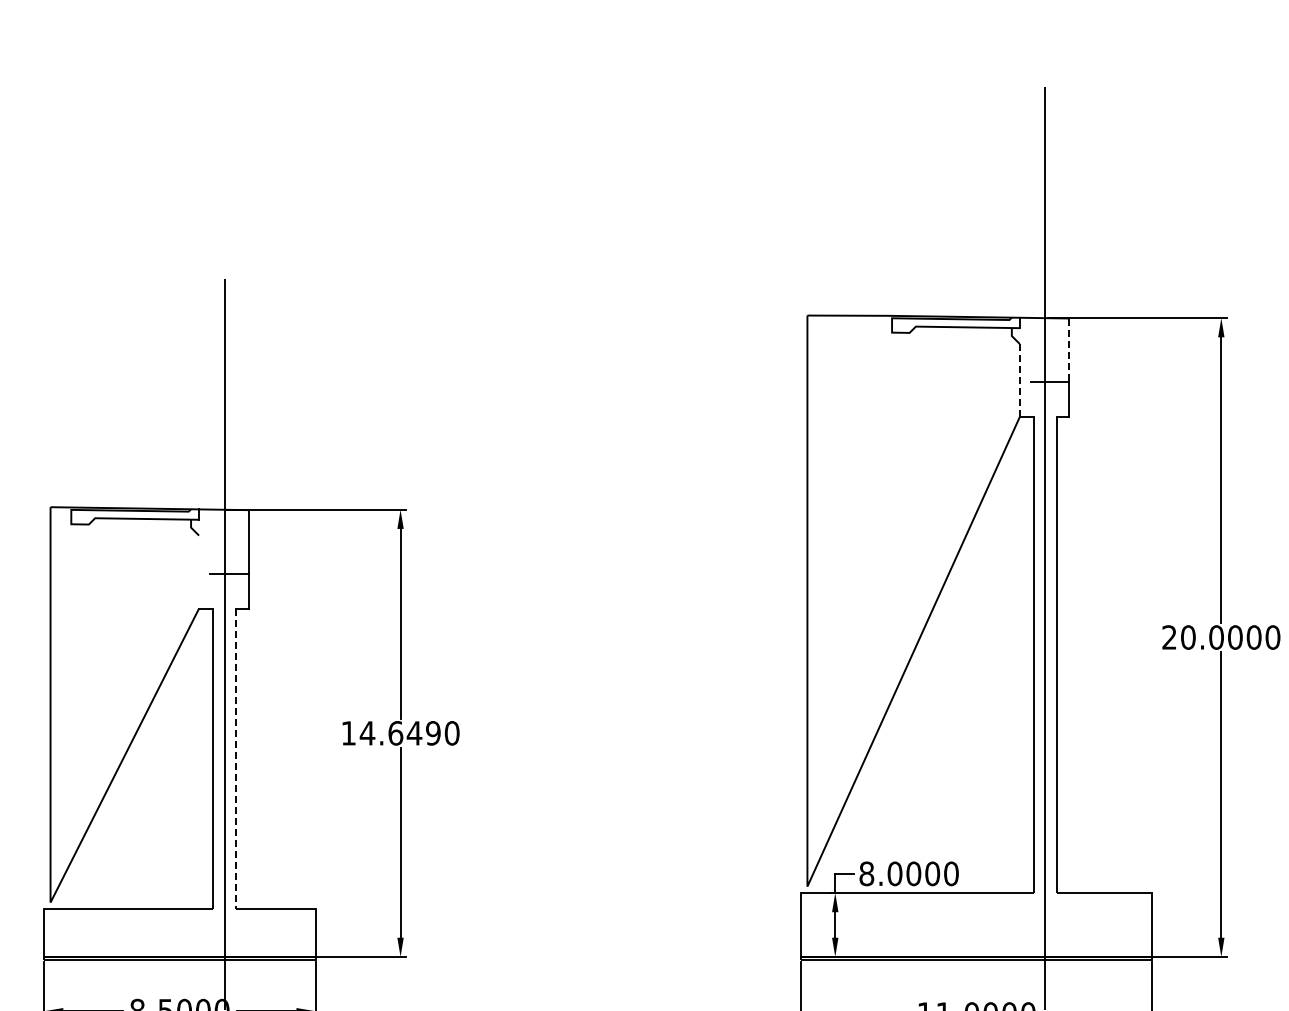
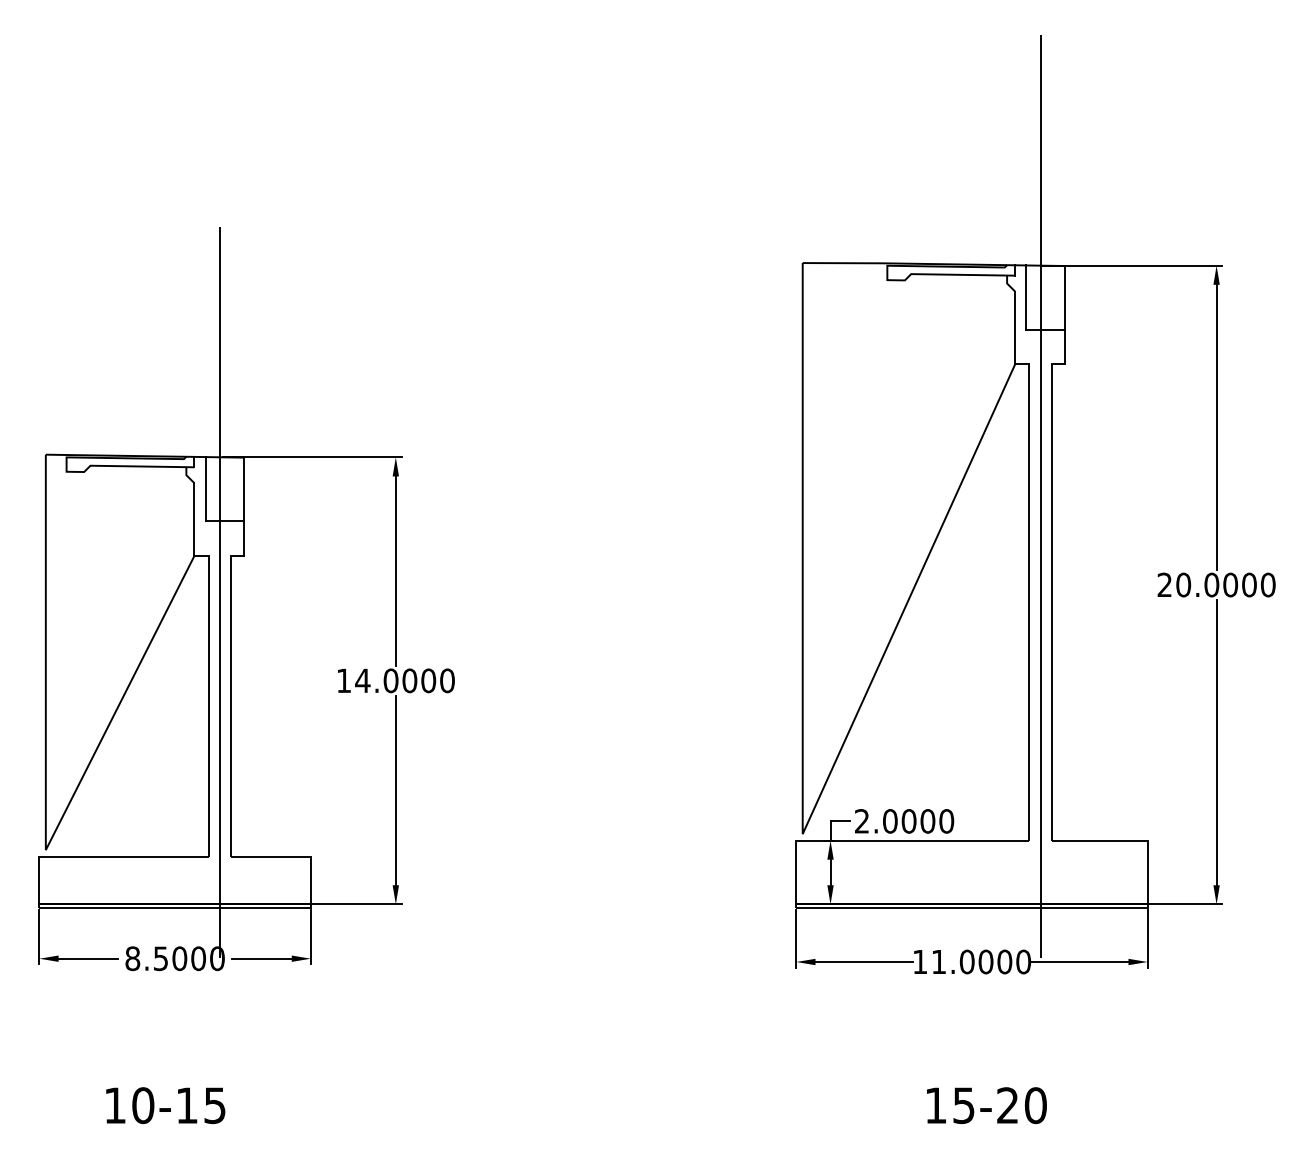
line: (1031, 350) -> (1026, 297), added
line: (1069, 350) -> (1064, 297), dashed -> solid
line: (1020, 381) -> (1015, 328), dashed -> solid
line: (210, 542) -> (205, 489), added
line: (199, 572) -> (194, 519), added
text: (414, 733) -> (409, 680), 14.6490 -> 14.0000
line: (236, 759) -> (231, 706), dashed -> solid
text: (866, 874) -> (861, 821), 8.0000 -> 2.0000

